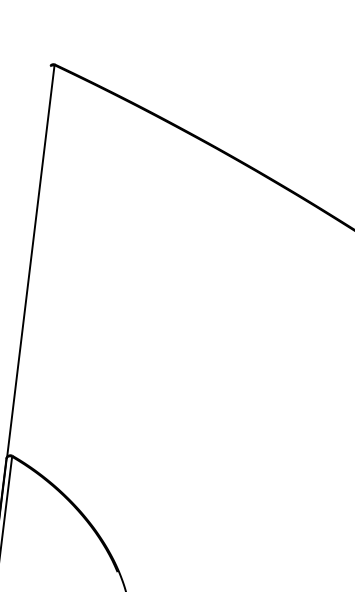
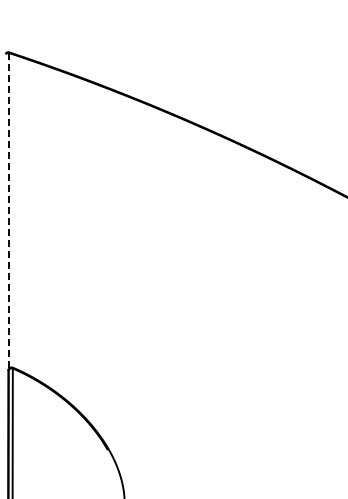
line: (30, 261) -> (8, 211), solid -> dashed

